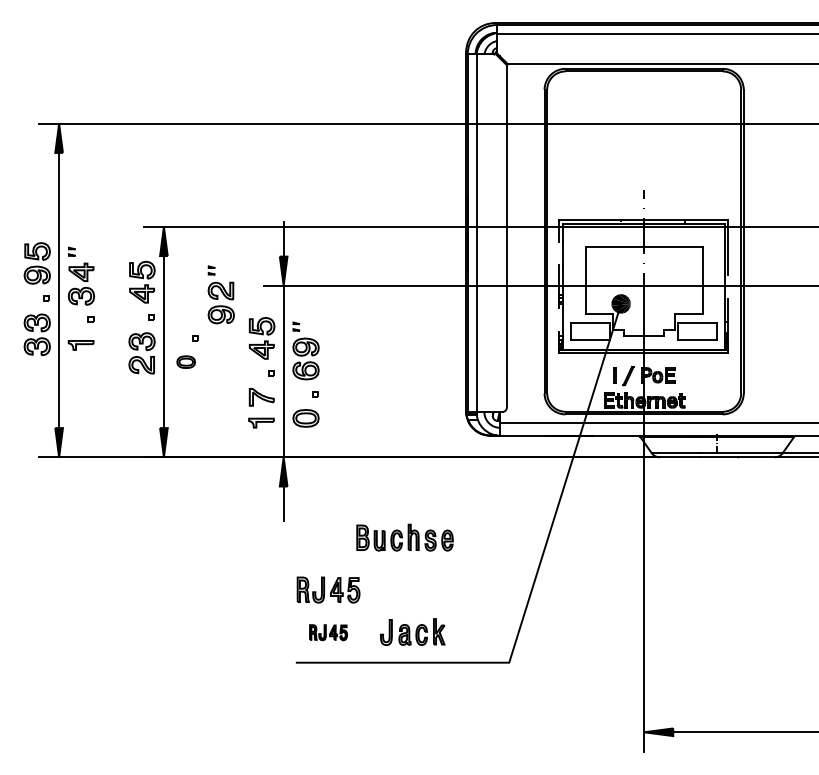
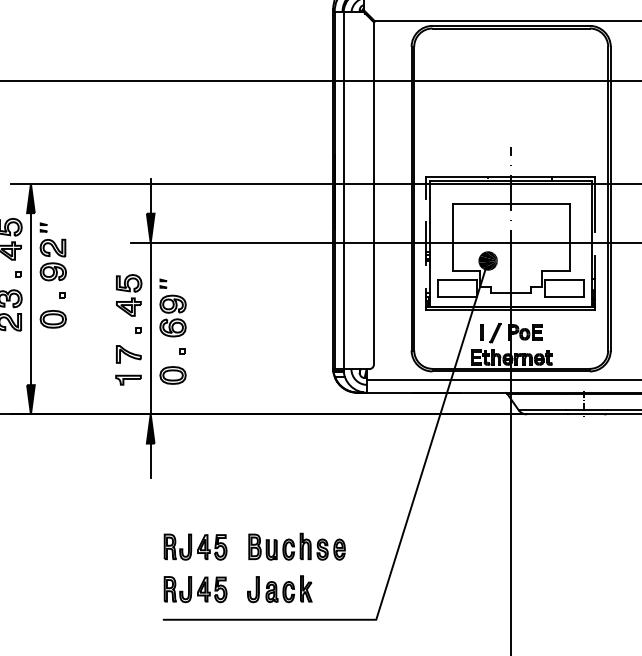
part: (220, 294) -> (52, 251), moved
part: (185, 361) -> (52, 318), size x1.43
part: (404, 537) -> (296, 546), moved
part: (328, 632) -> (195, 589), size x1.67

